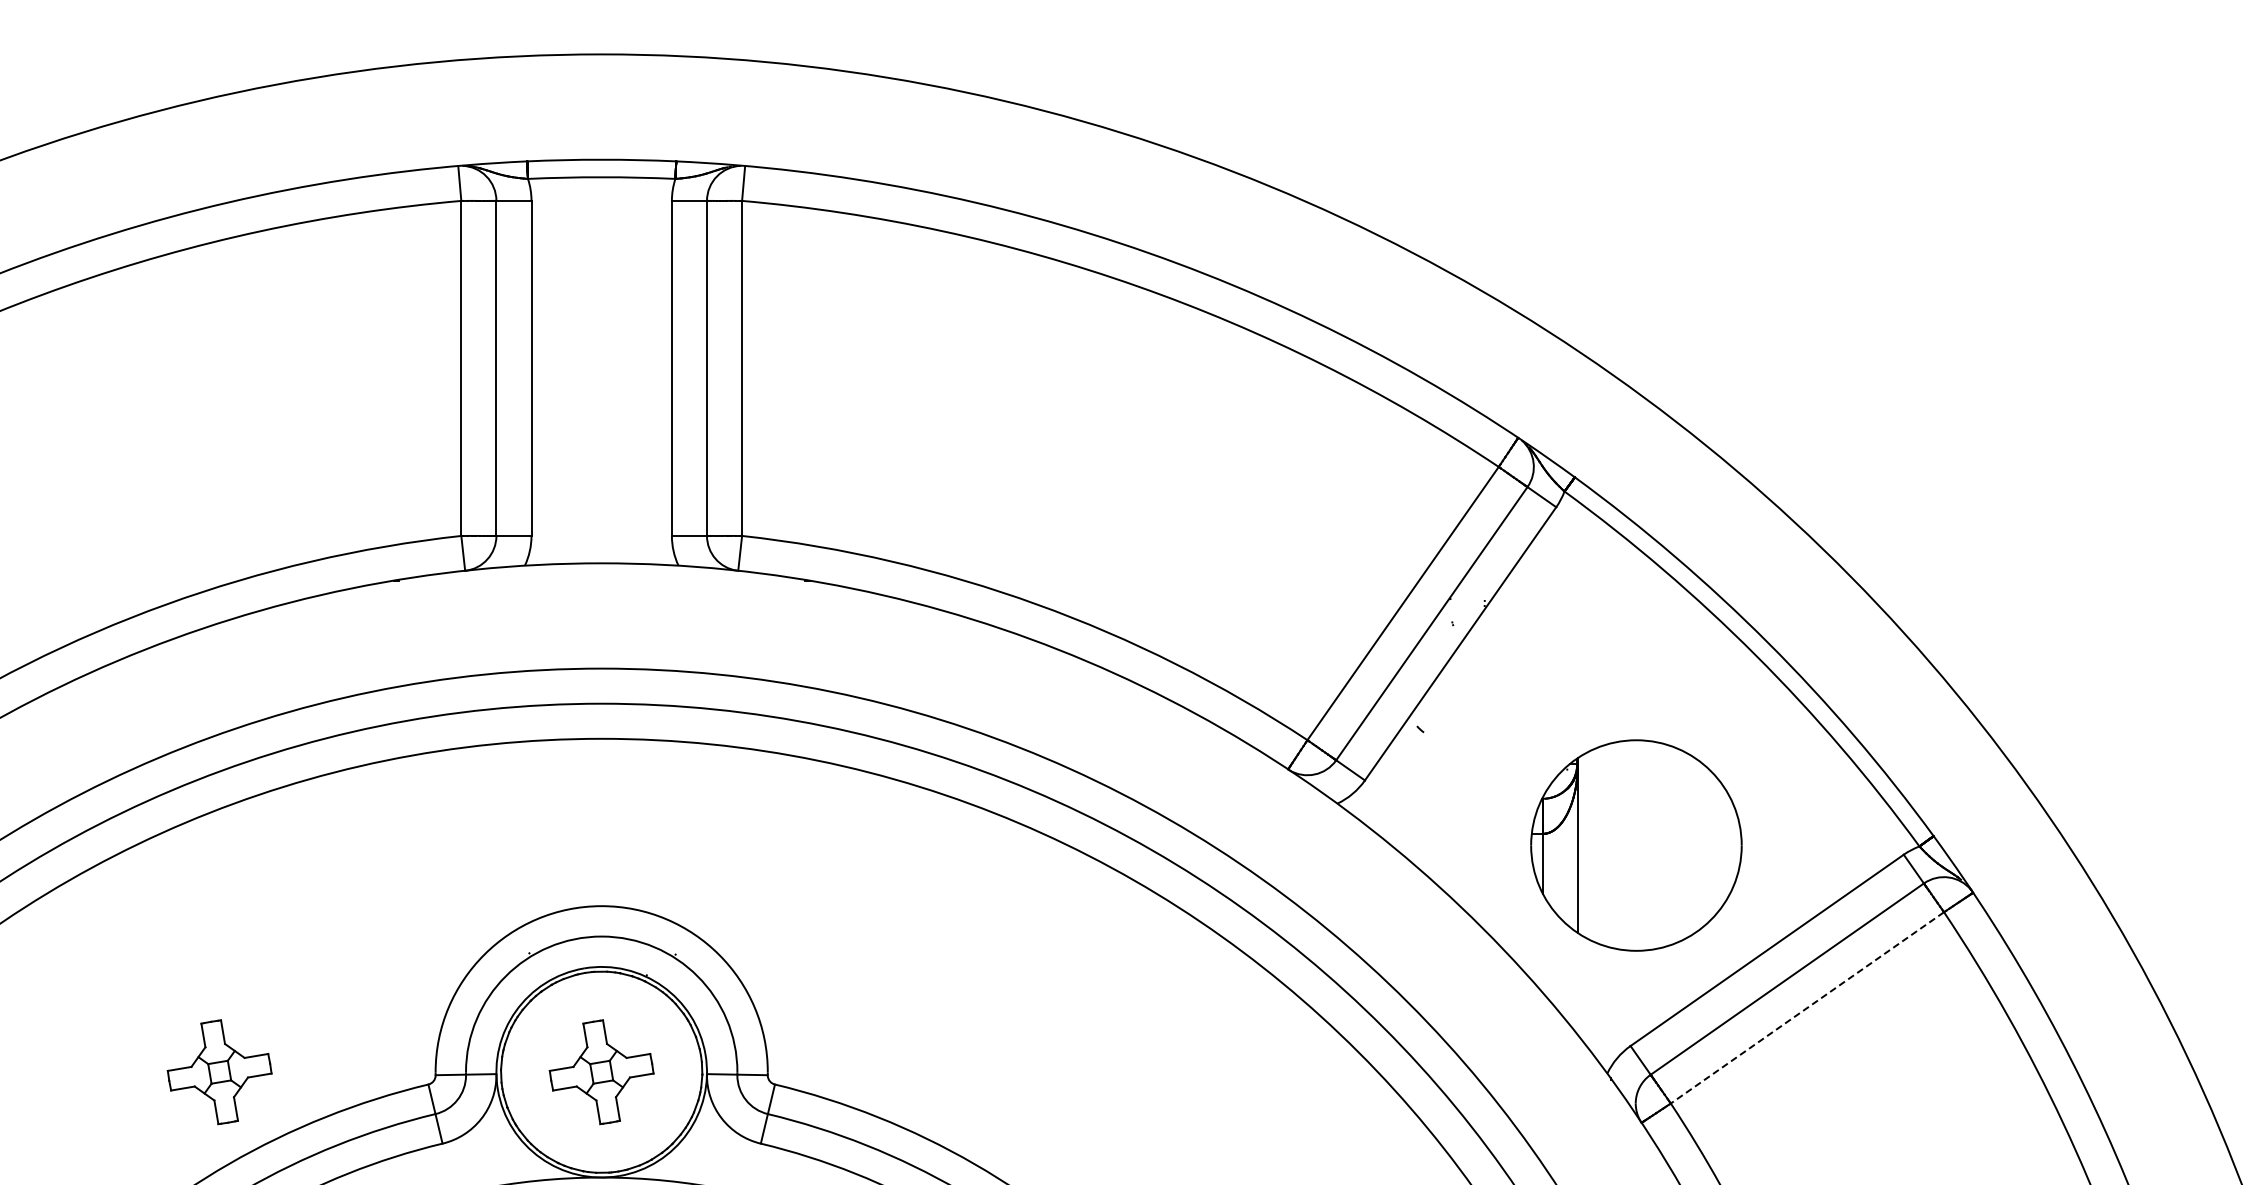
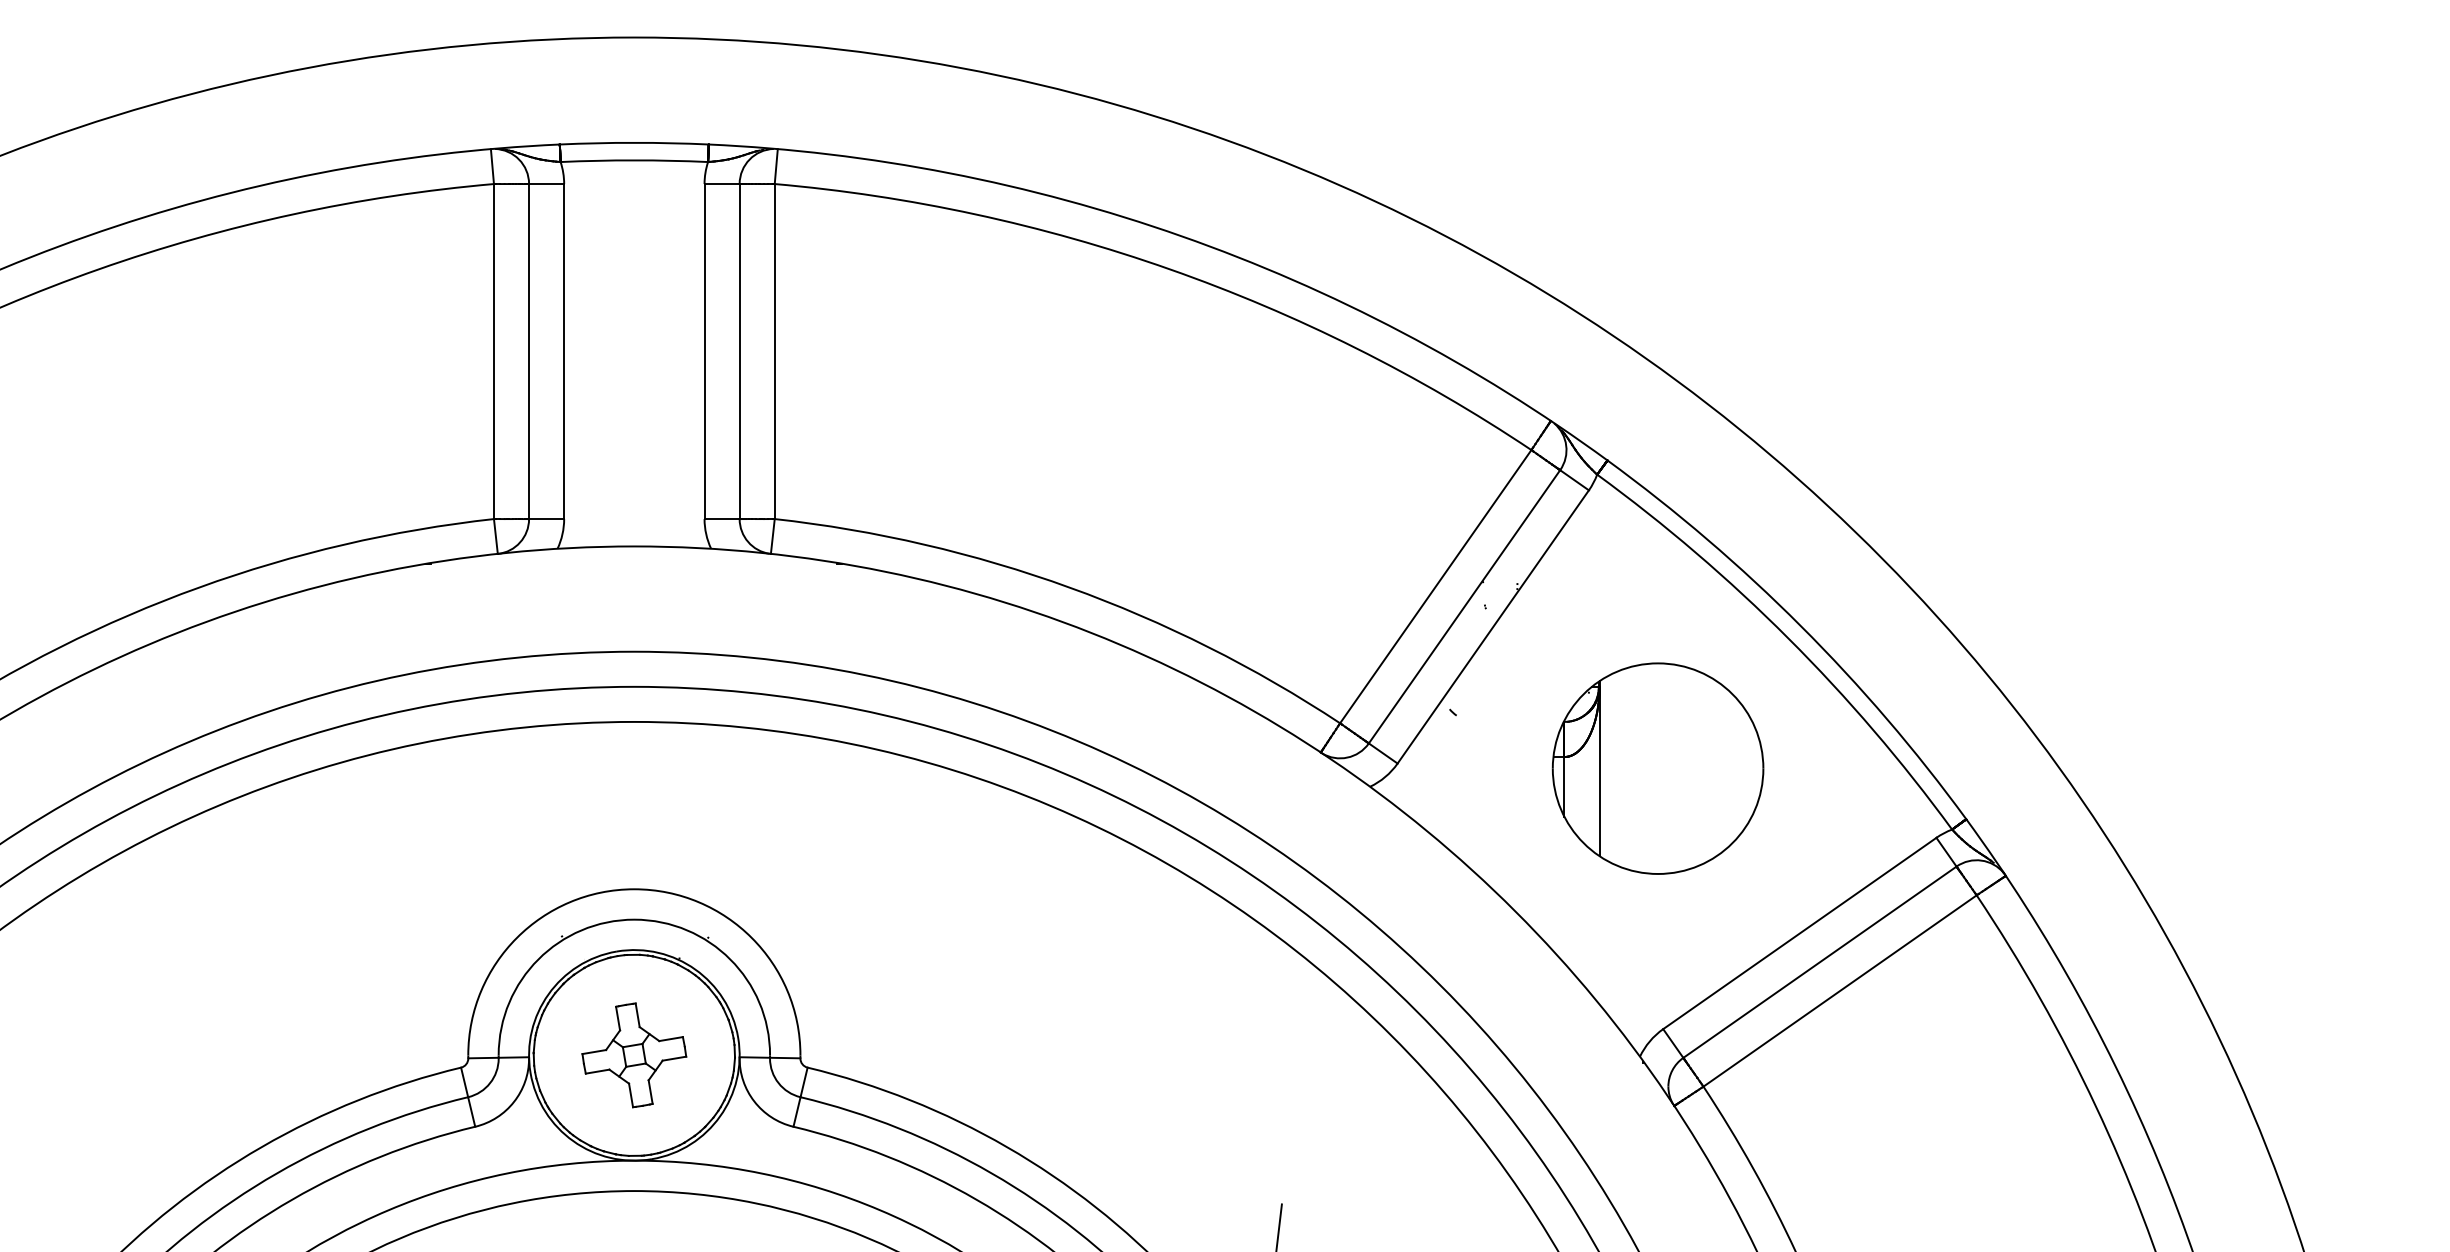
part: (1635, 845) -> (1657, 768), moved
line: (1807, 1008) -> (1840, 991), dashed -> solid
part: (219, 1072) -> (252, 1055), removed

